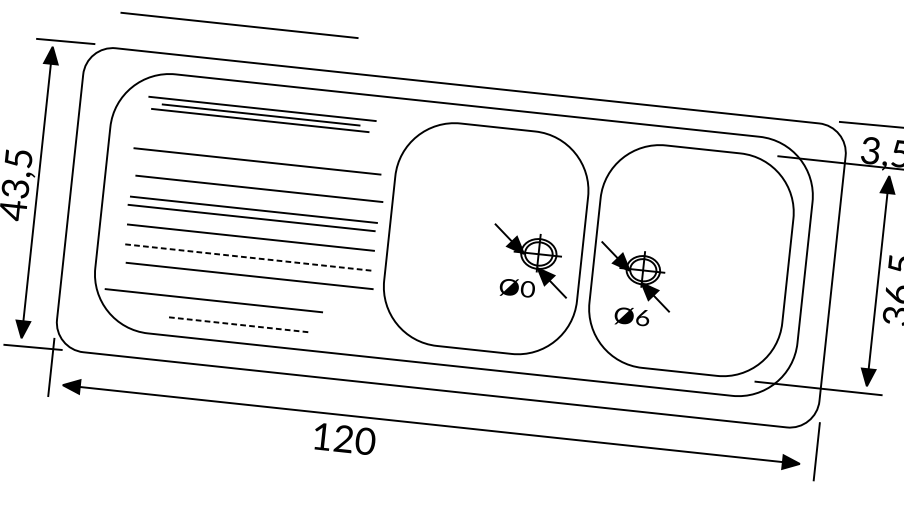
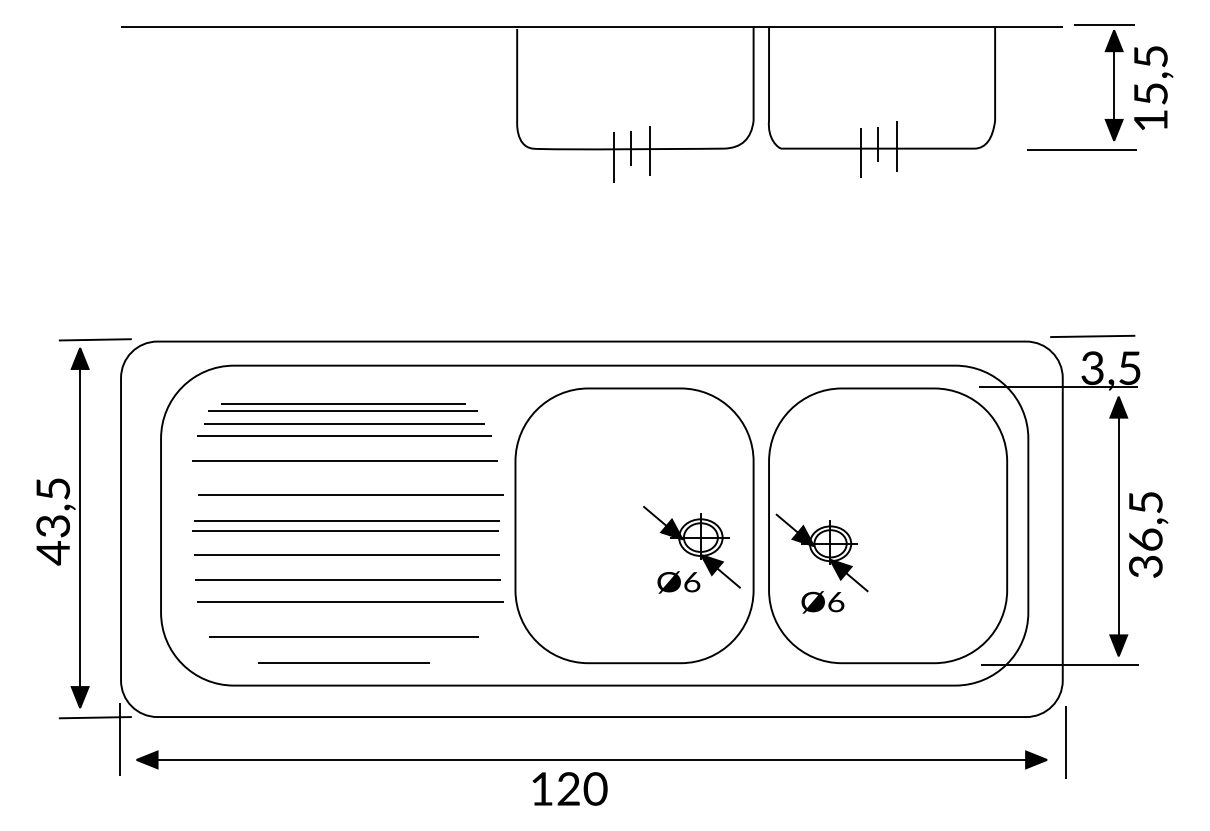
line: (239, 25) -> (344, 435), moved
line: (262, 108) -> (344, 423), moved
line: (249, 257) -> (348, 579), dashed -> solid
text: (527, 288) -> (691, 581), Ø0 -> Ø6
line: (213, 300) -> (343, 636), moved
line: (239, 325) -> (344, 663), dashed -> solid
text: (344, 438) -> (569, 788), moved

